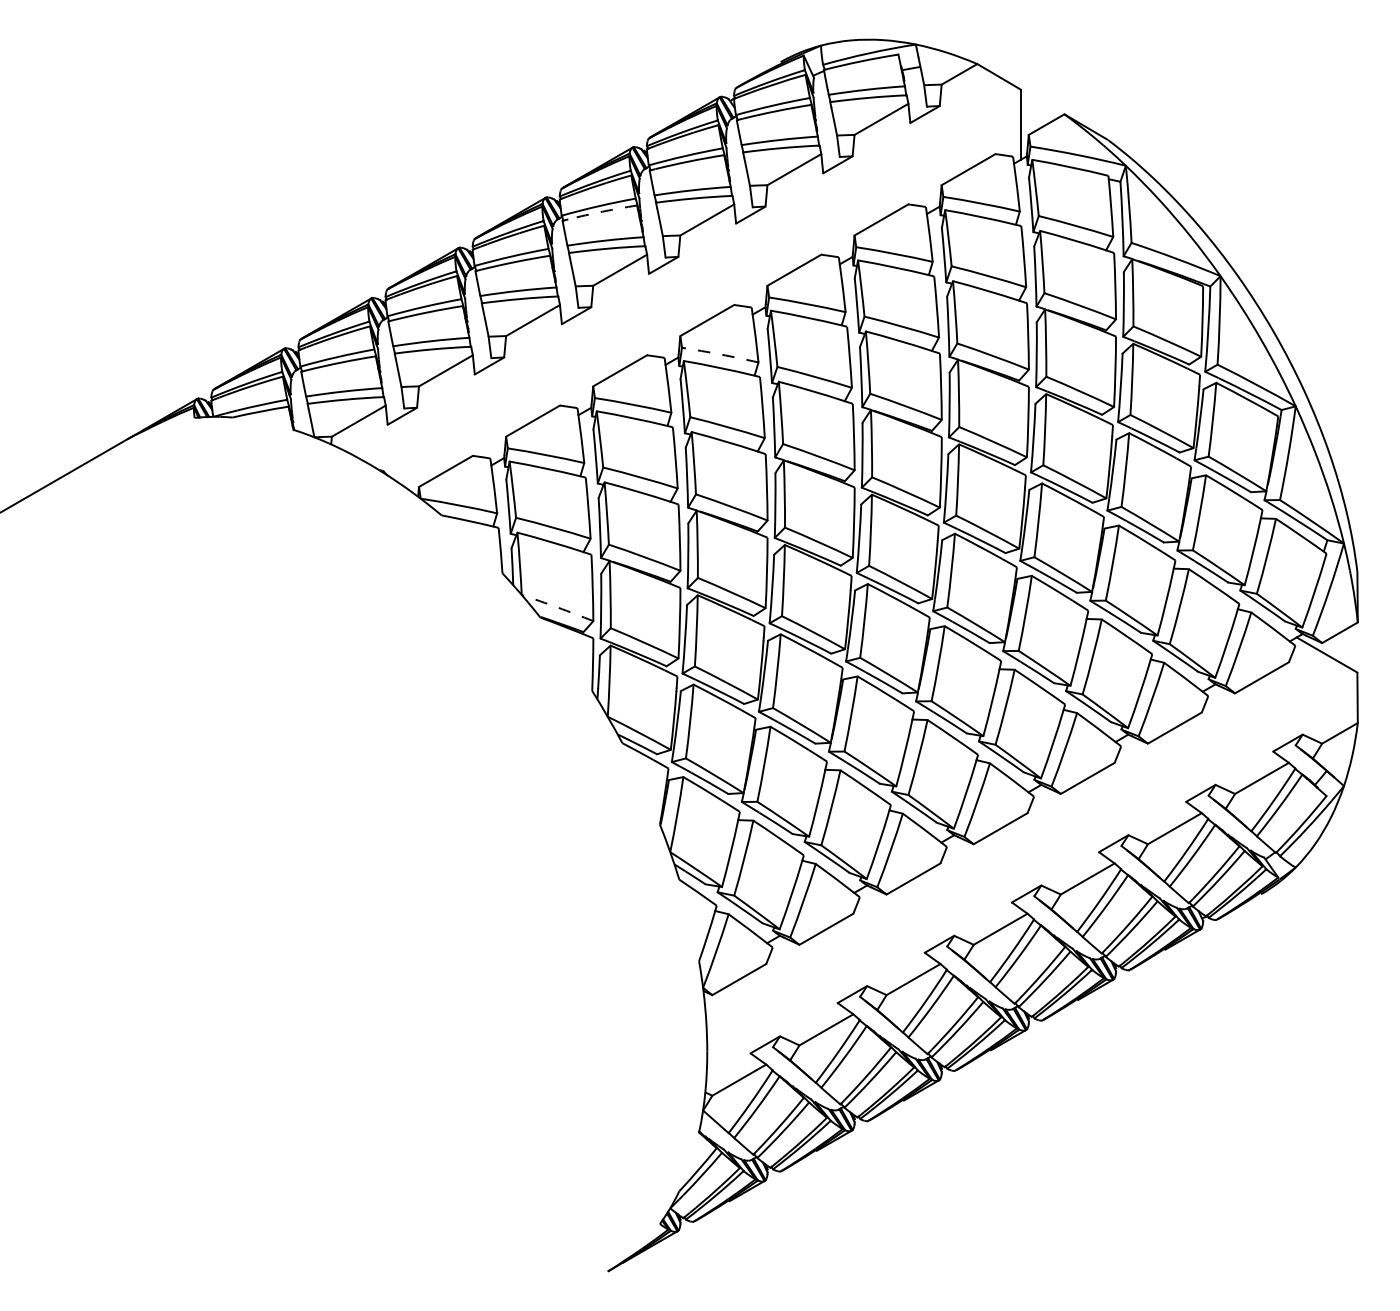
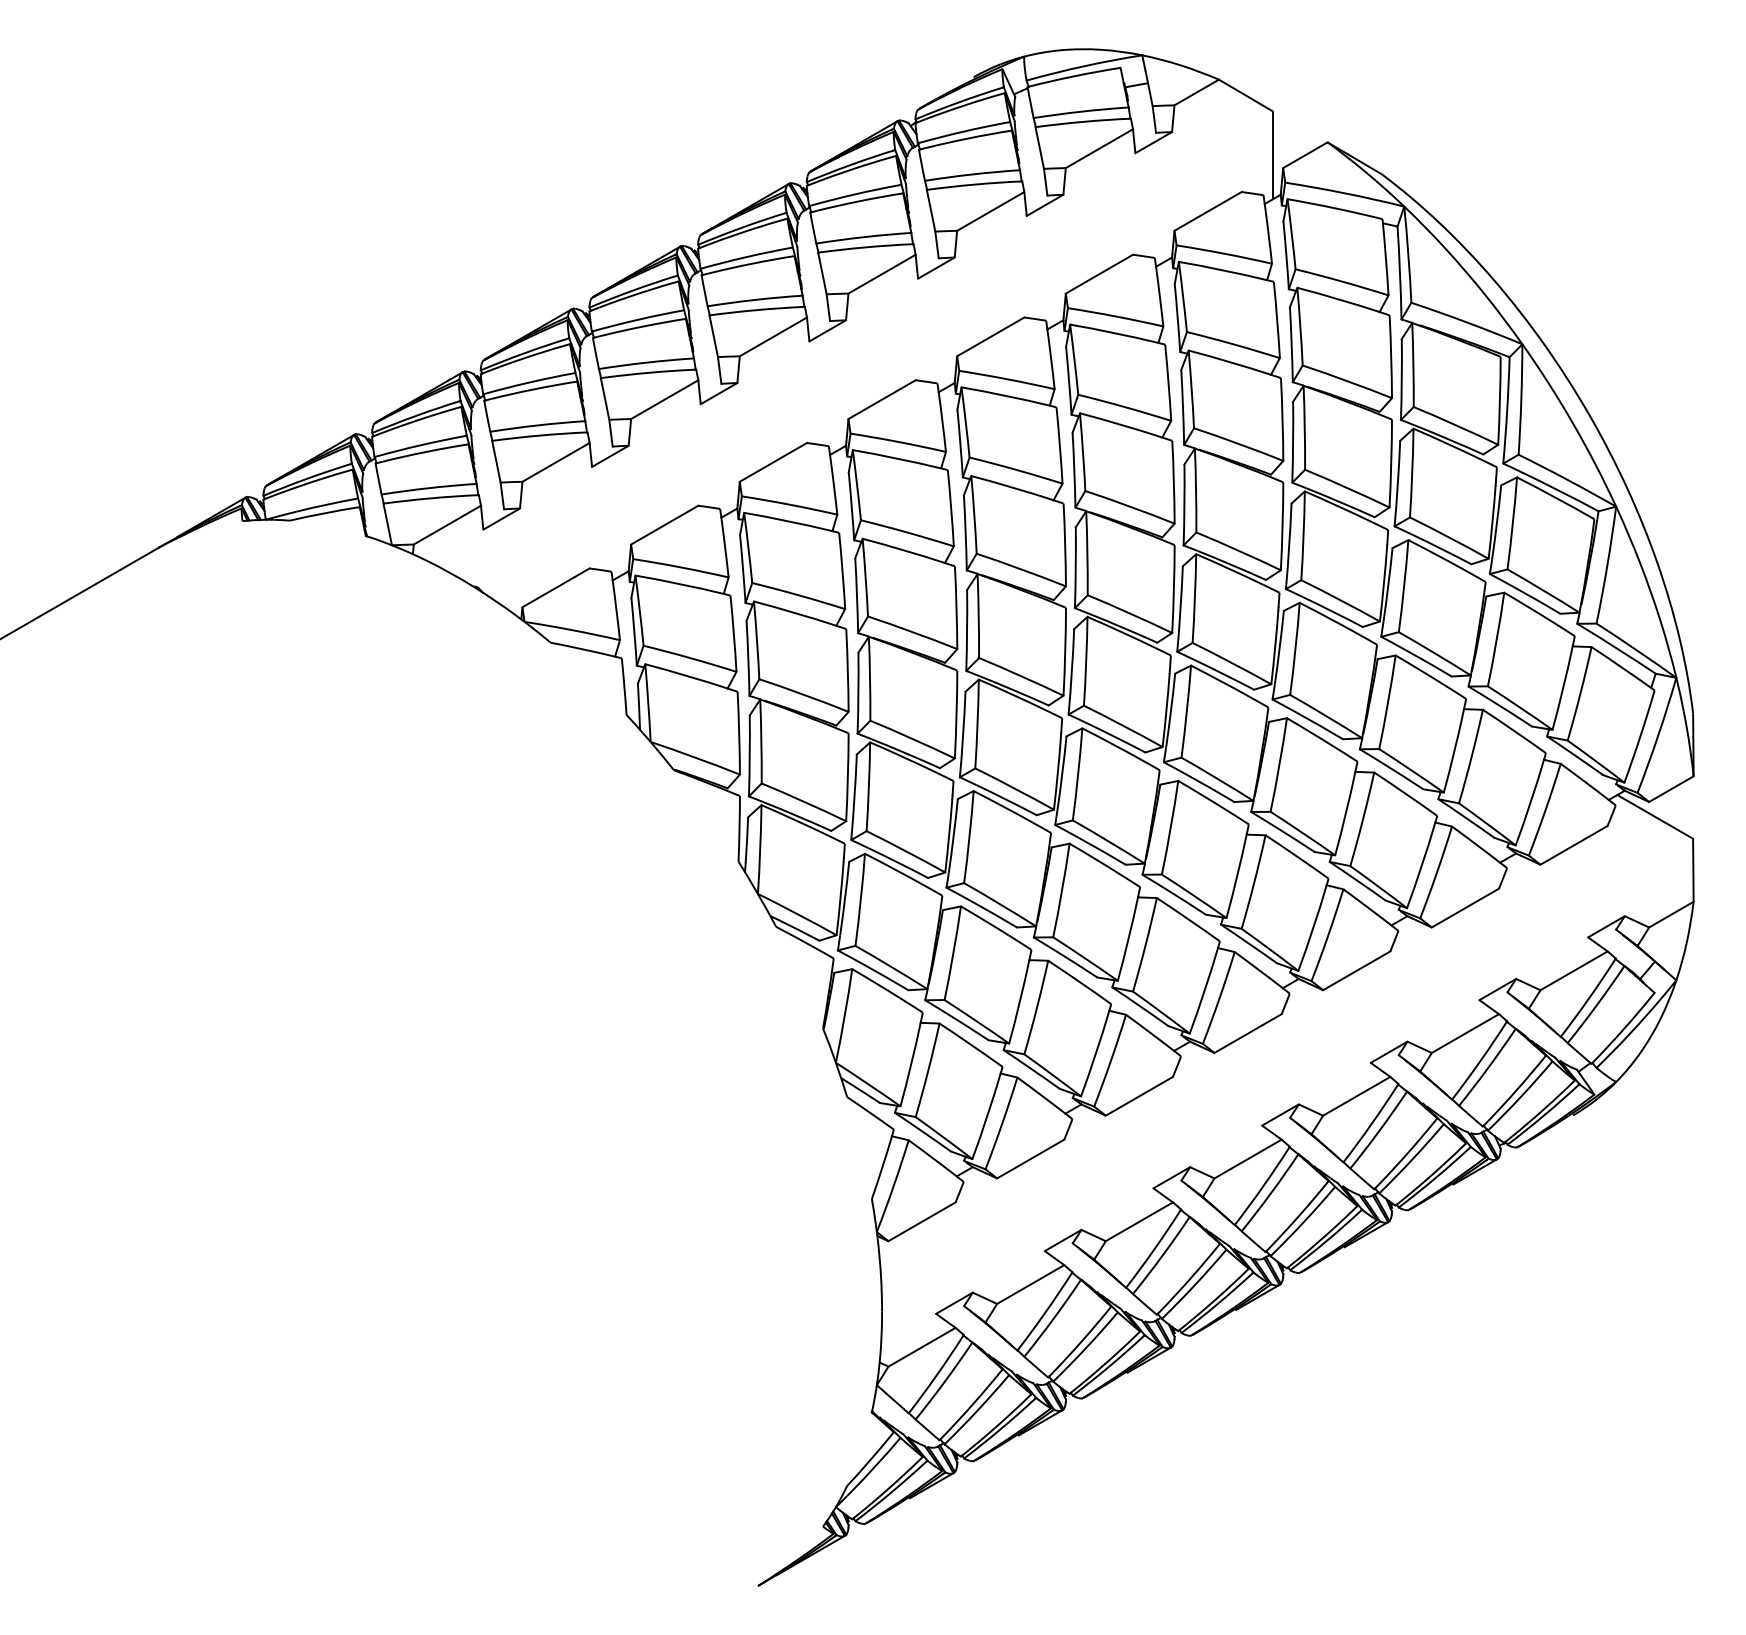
arc: (602, 211) -> (751, 263), dashed -> solid
arc: (720, 354) -> (898, 441), dashed -> solid
arc: (557, 607) -> (695, 757), dashed -> solid

